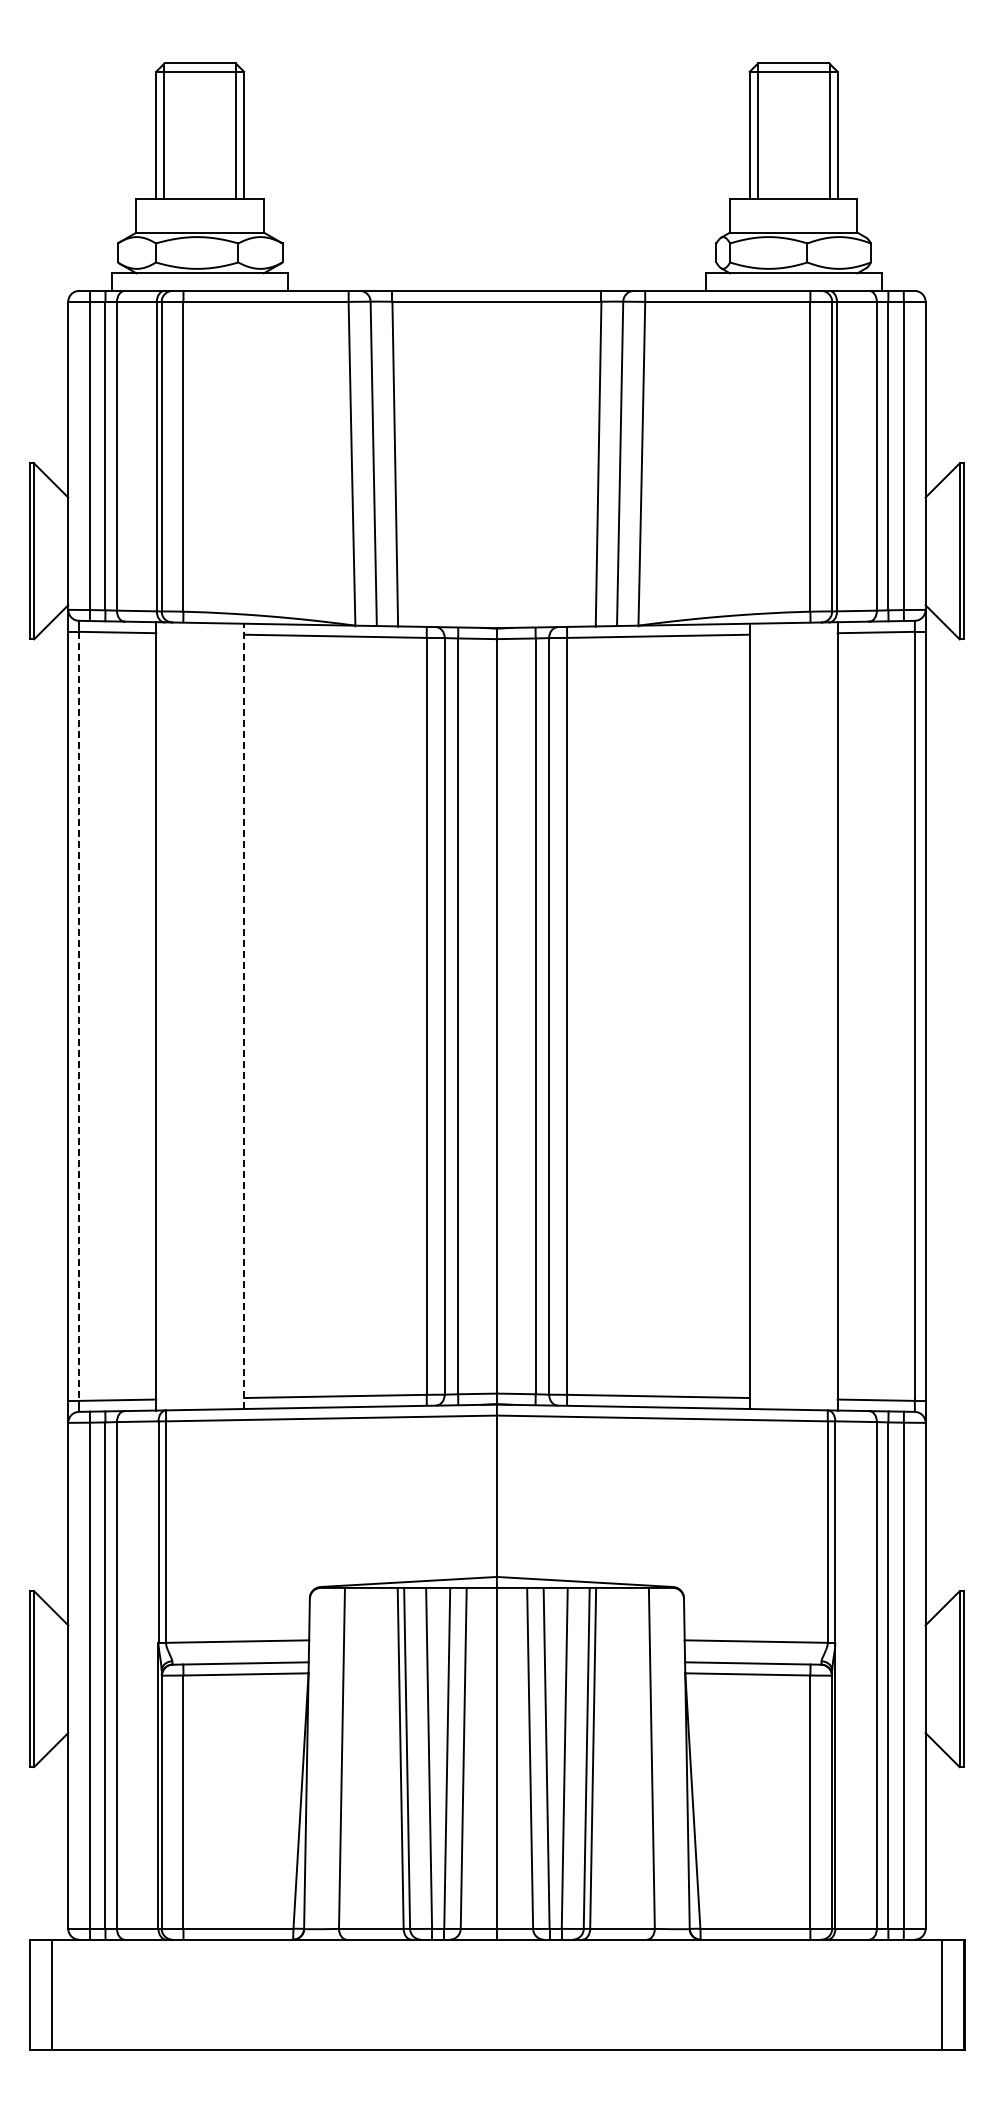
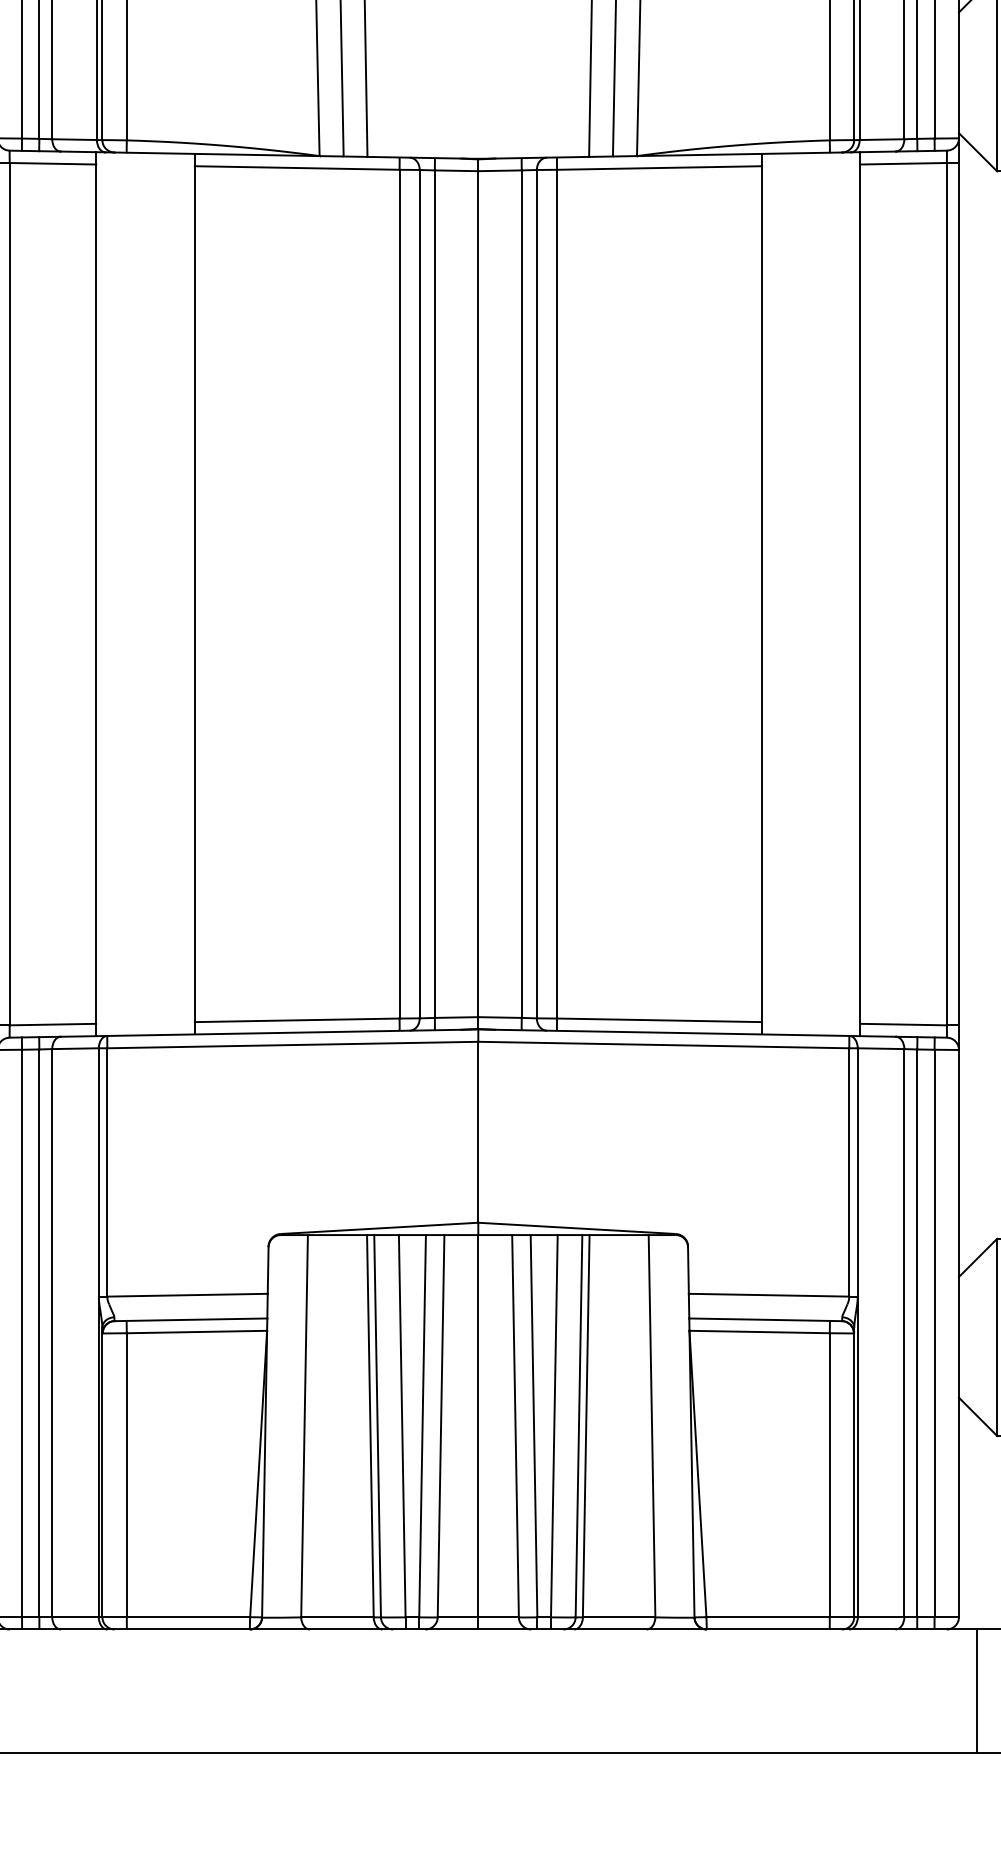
line: (79, 1016) -> (10, 594), dashed -> solid
line: (244, 1016) -> (195, 594), dashed -> solid

